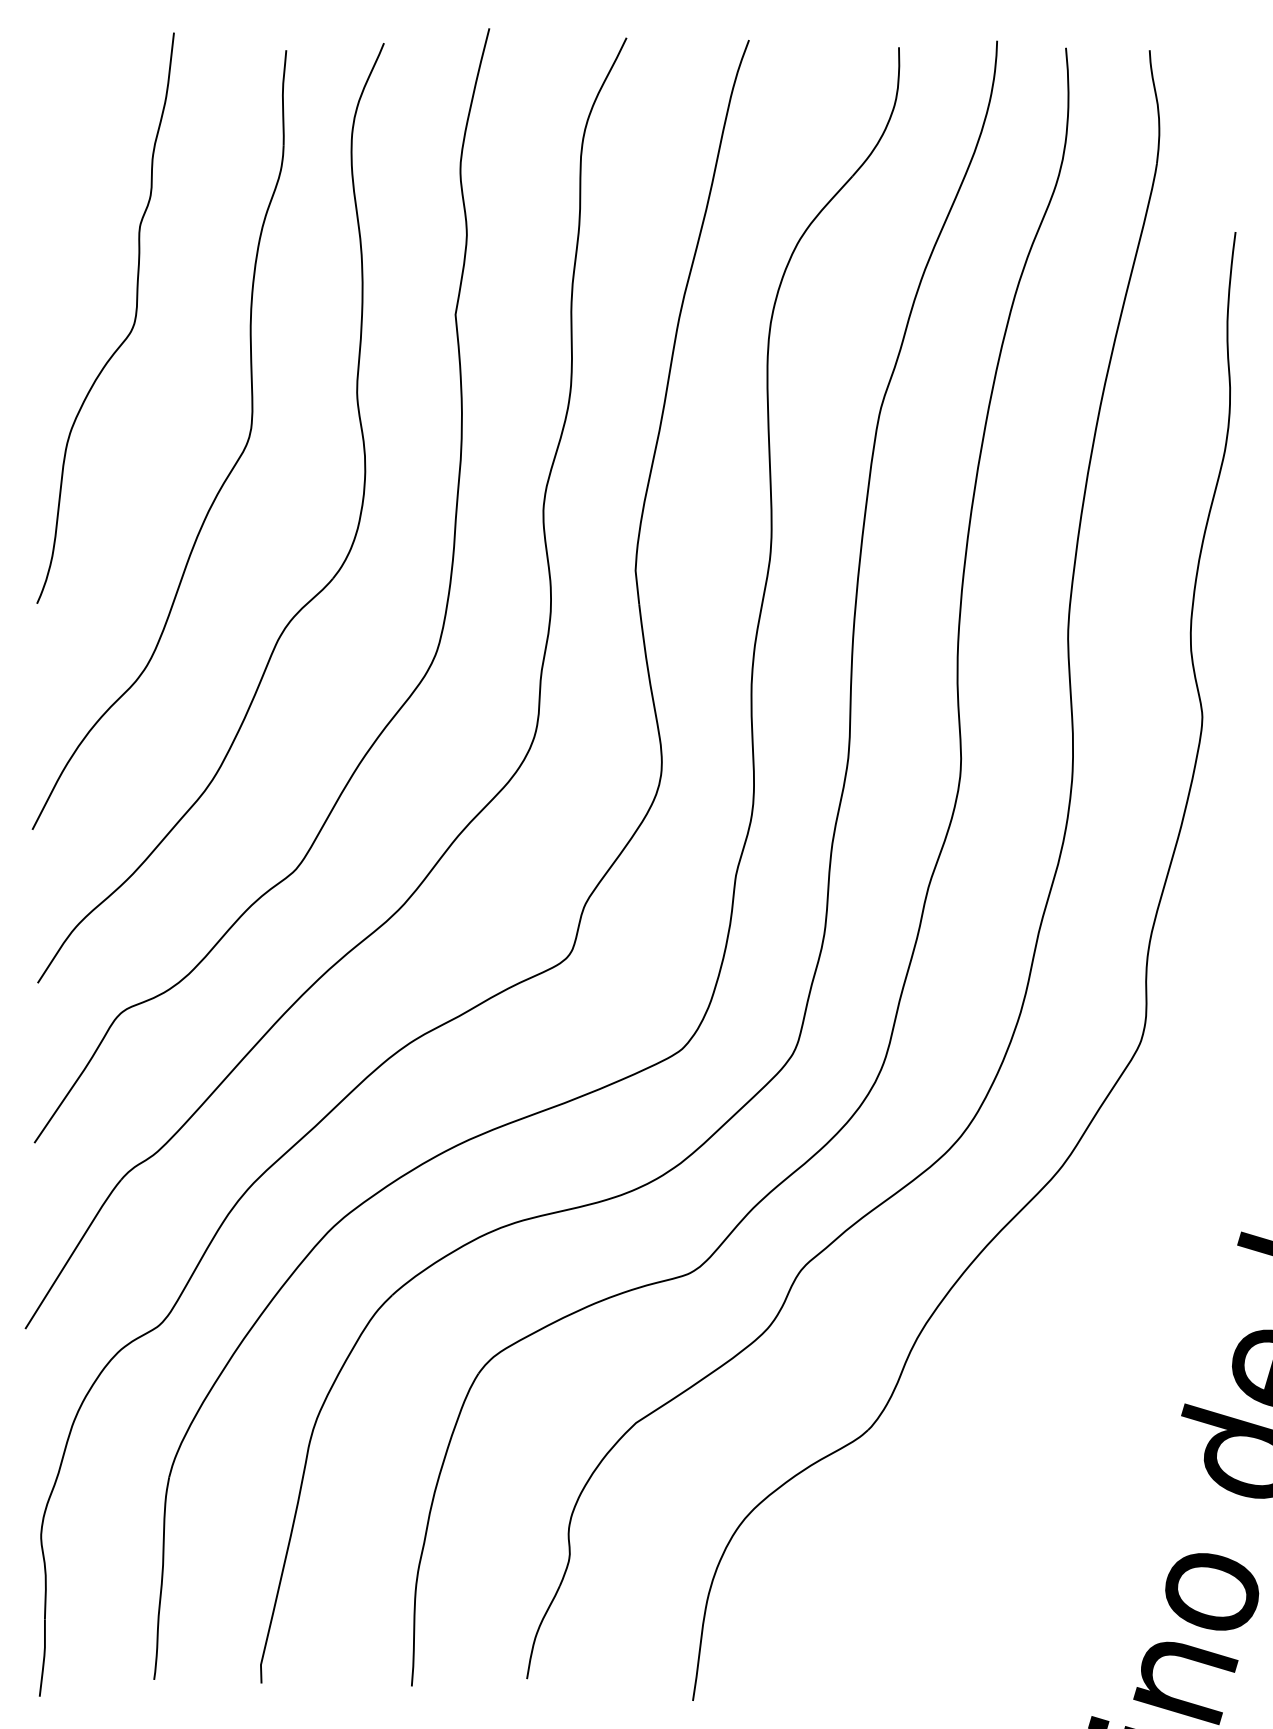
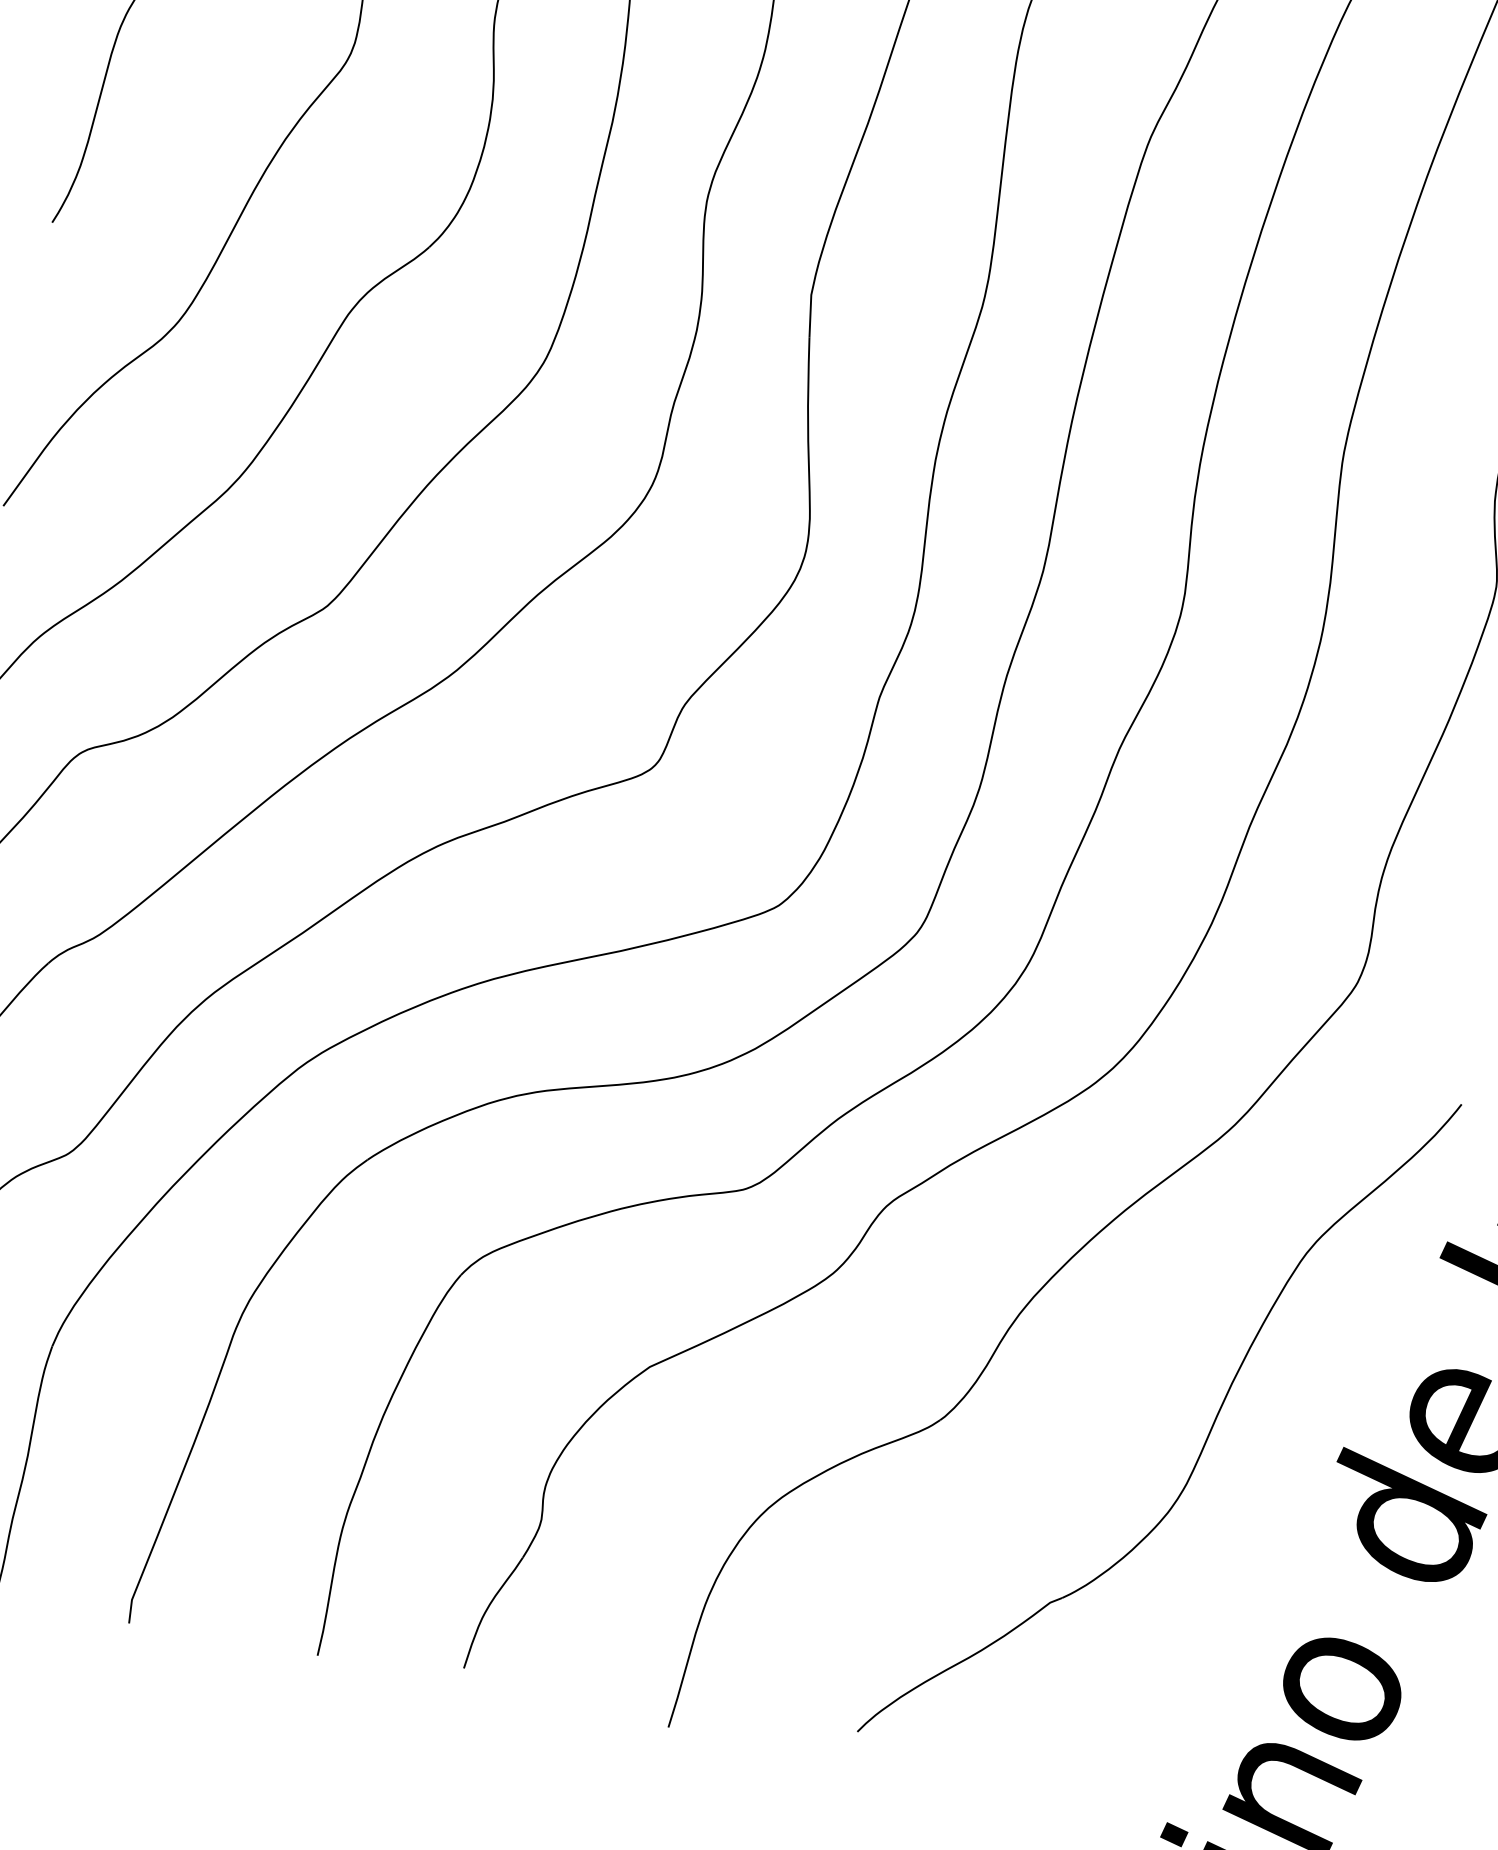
part: (1076, 1413) -> (1205, 1438), added

